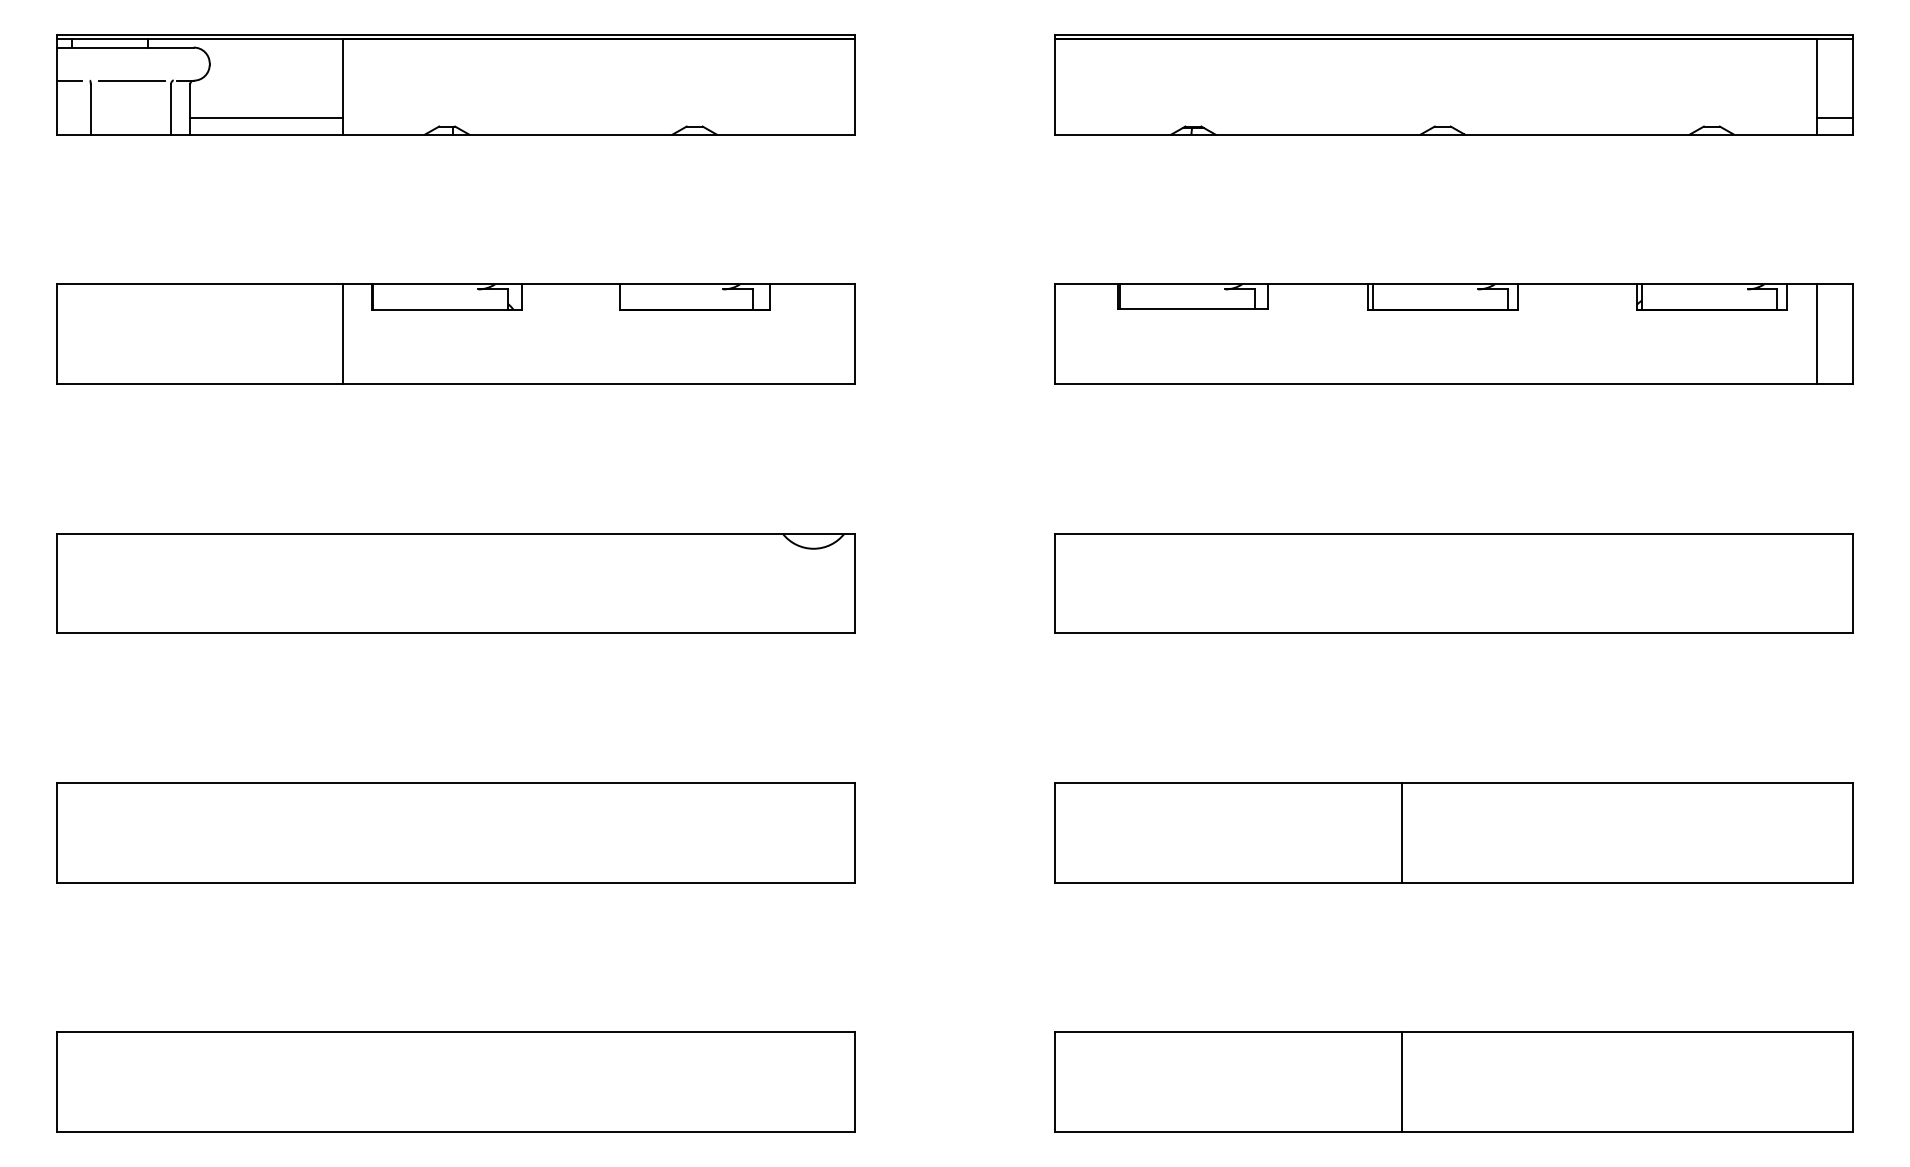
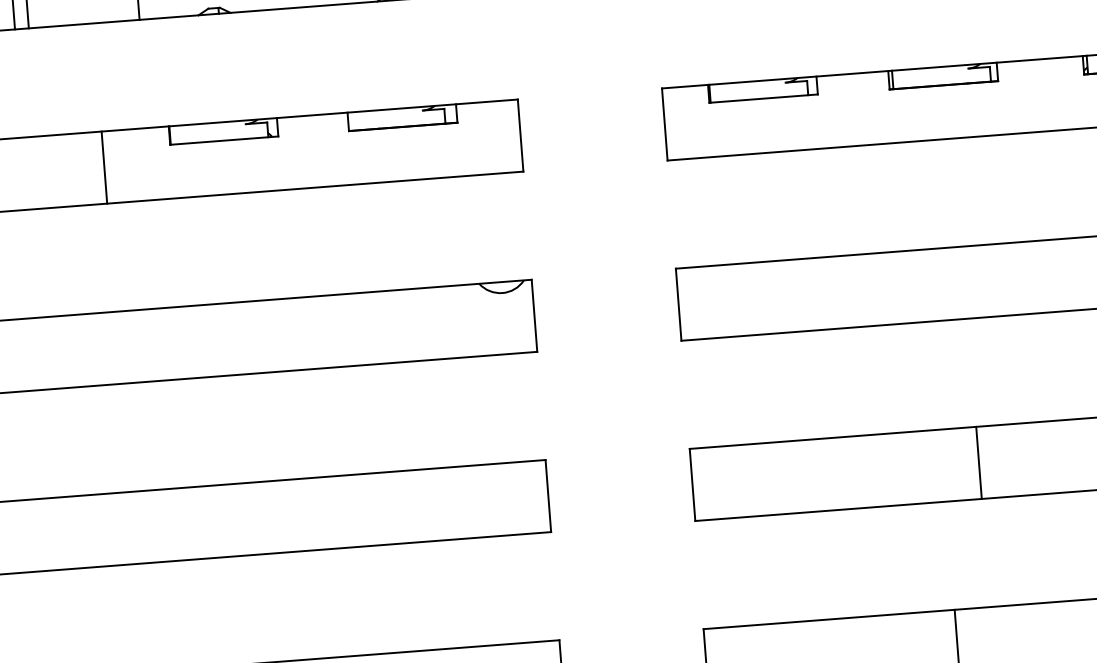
line: (266, 118) -> (83, 12), removed
line: (343, 334) -> (104, 167), moved
line: (1402, 832) -> (979, 462), moved

